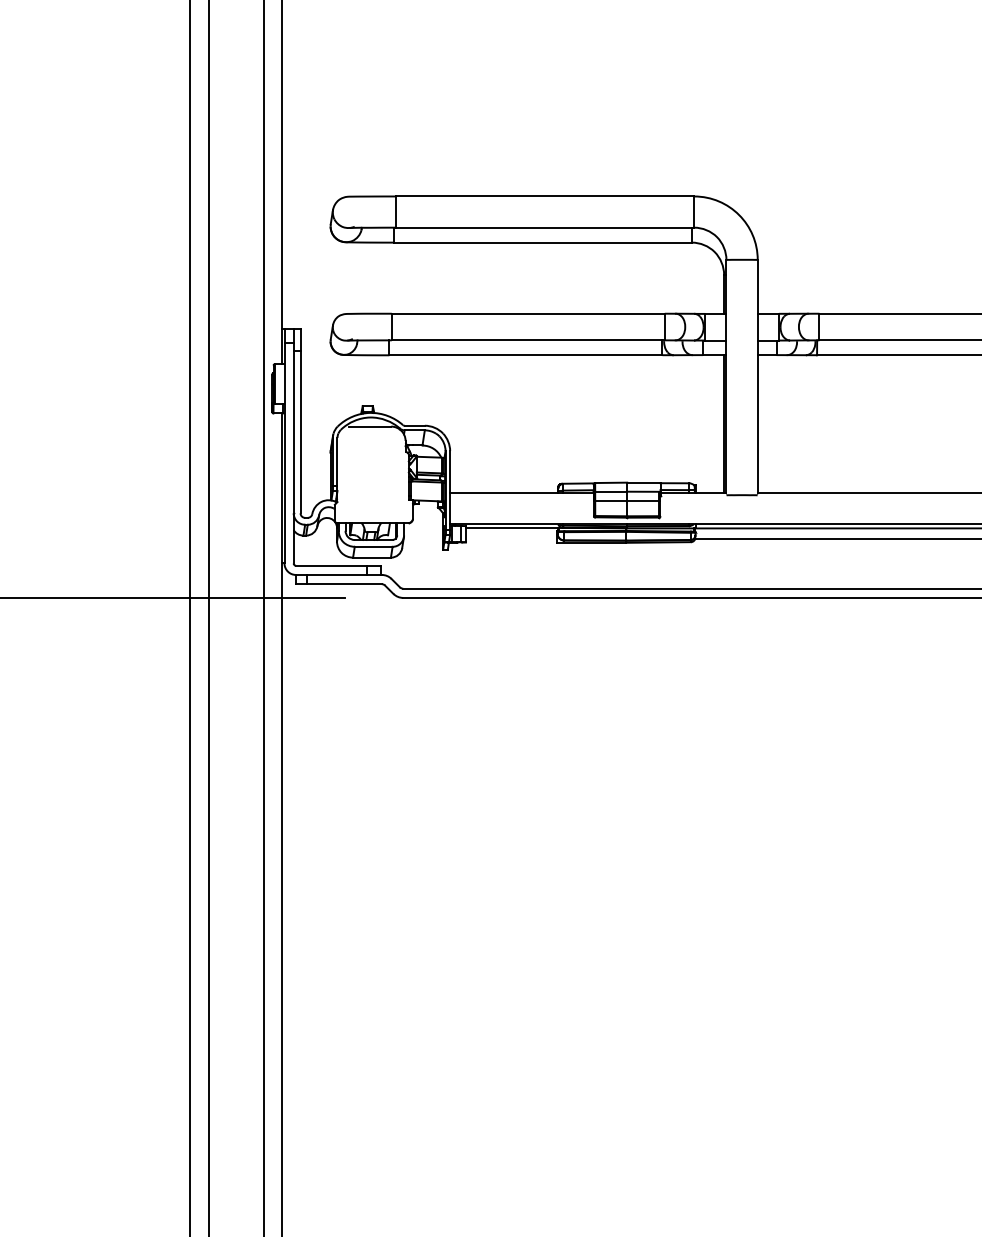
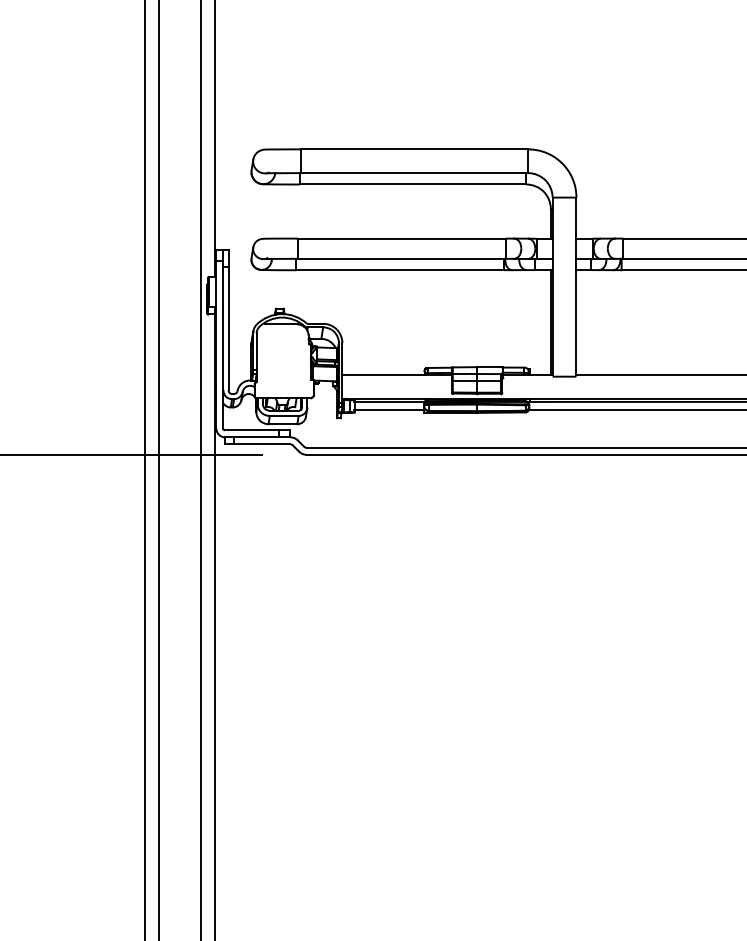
line: (511, 539) -> (389, 410), added

